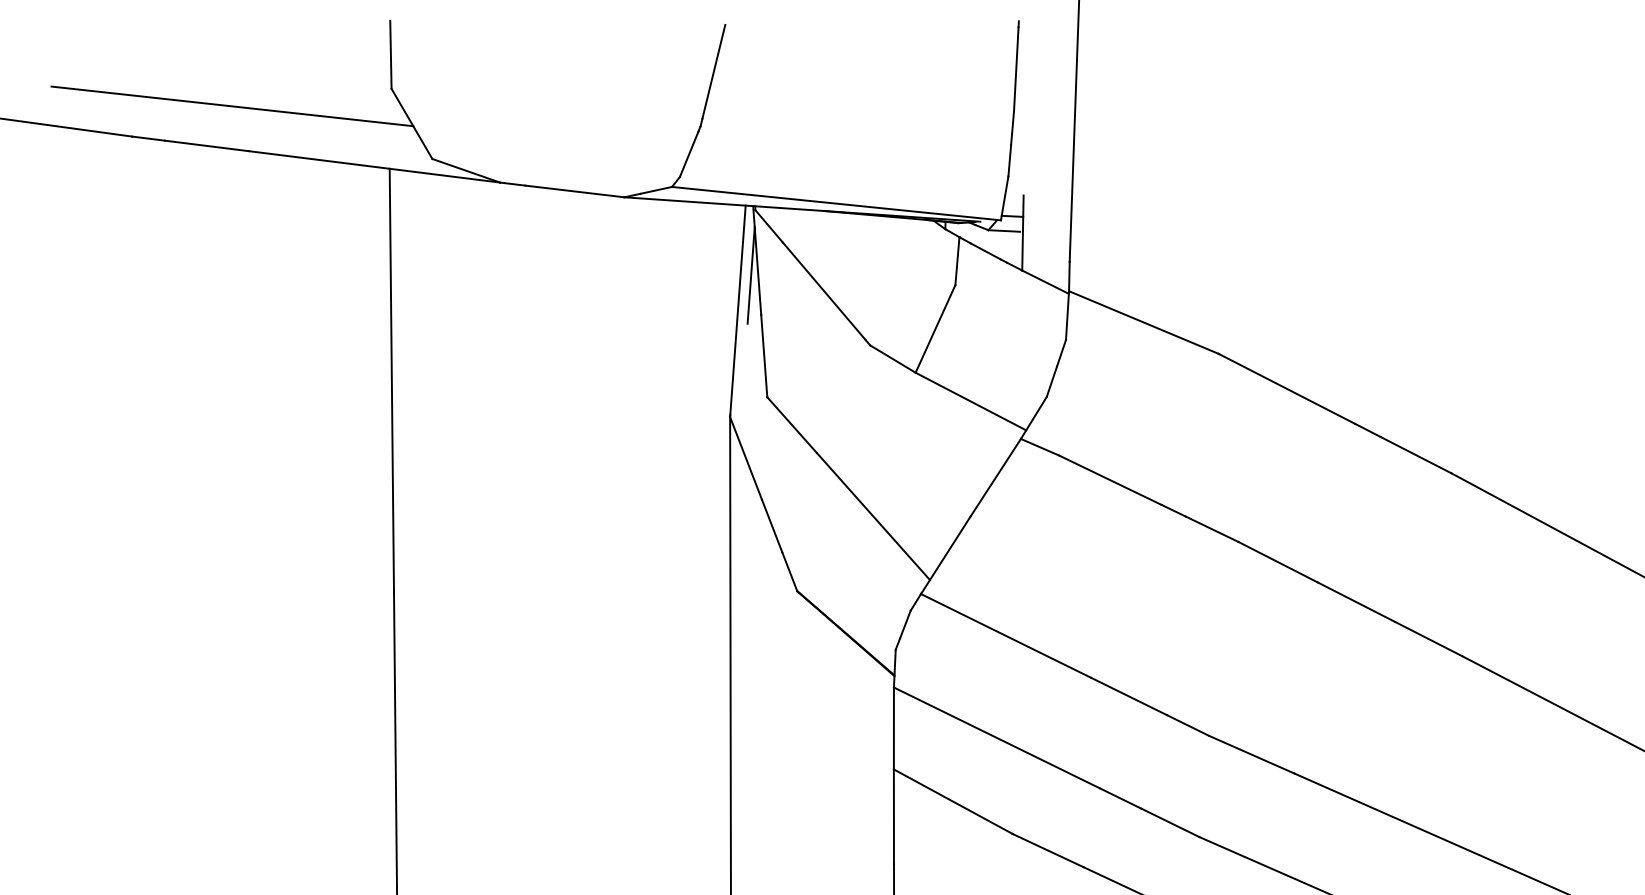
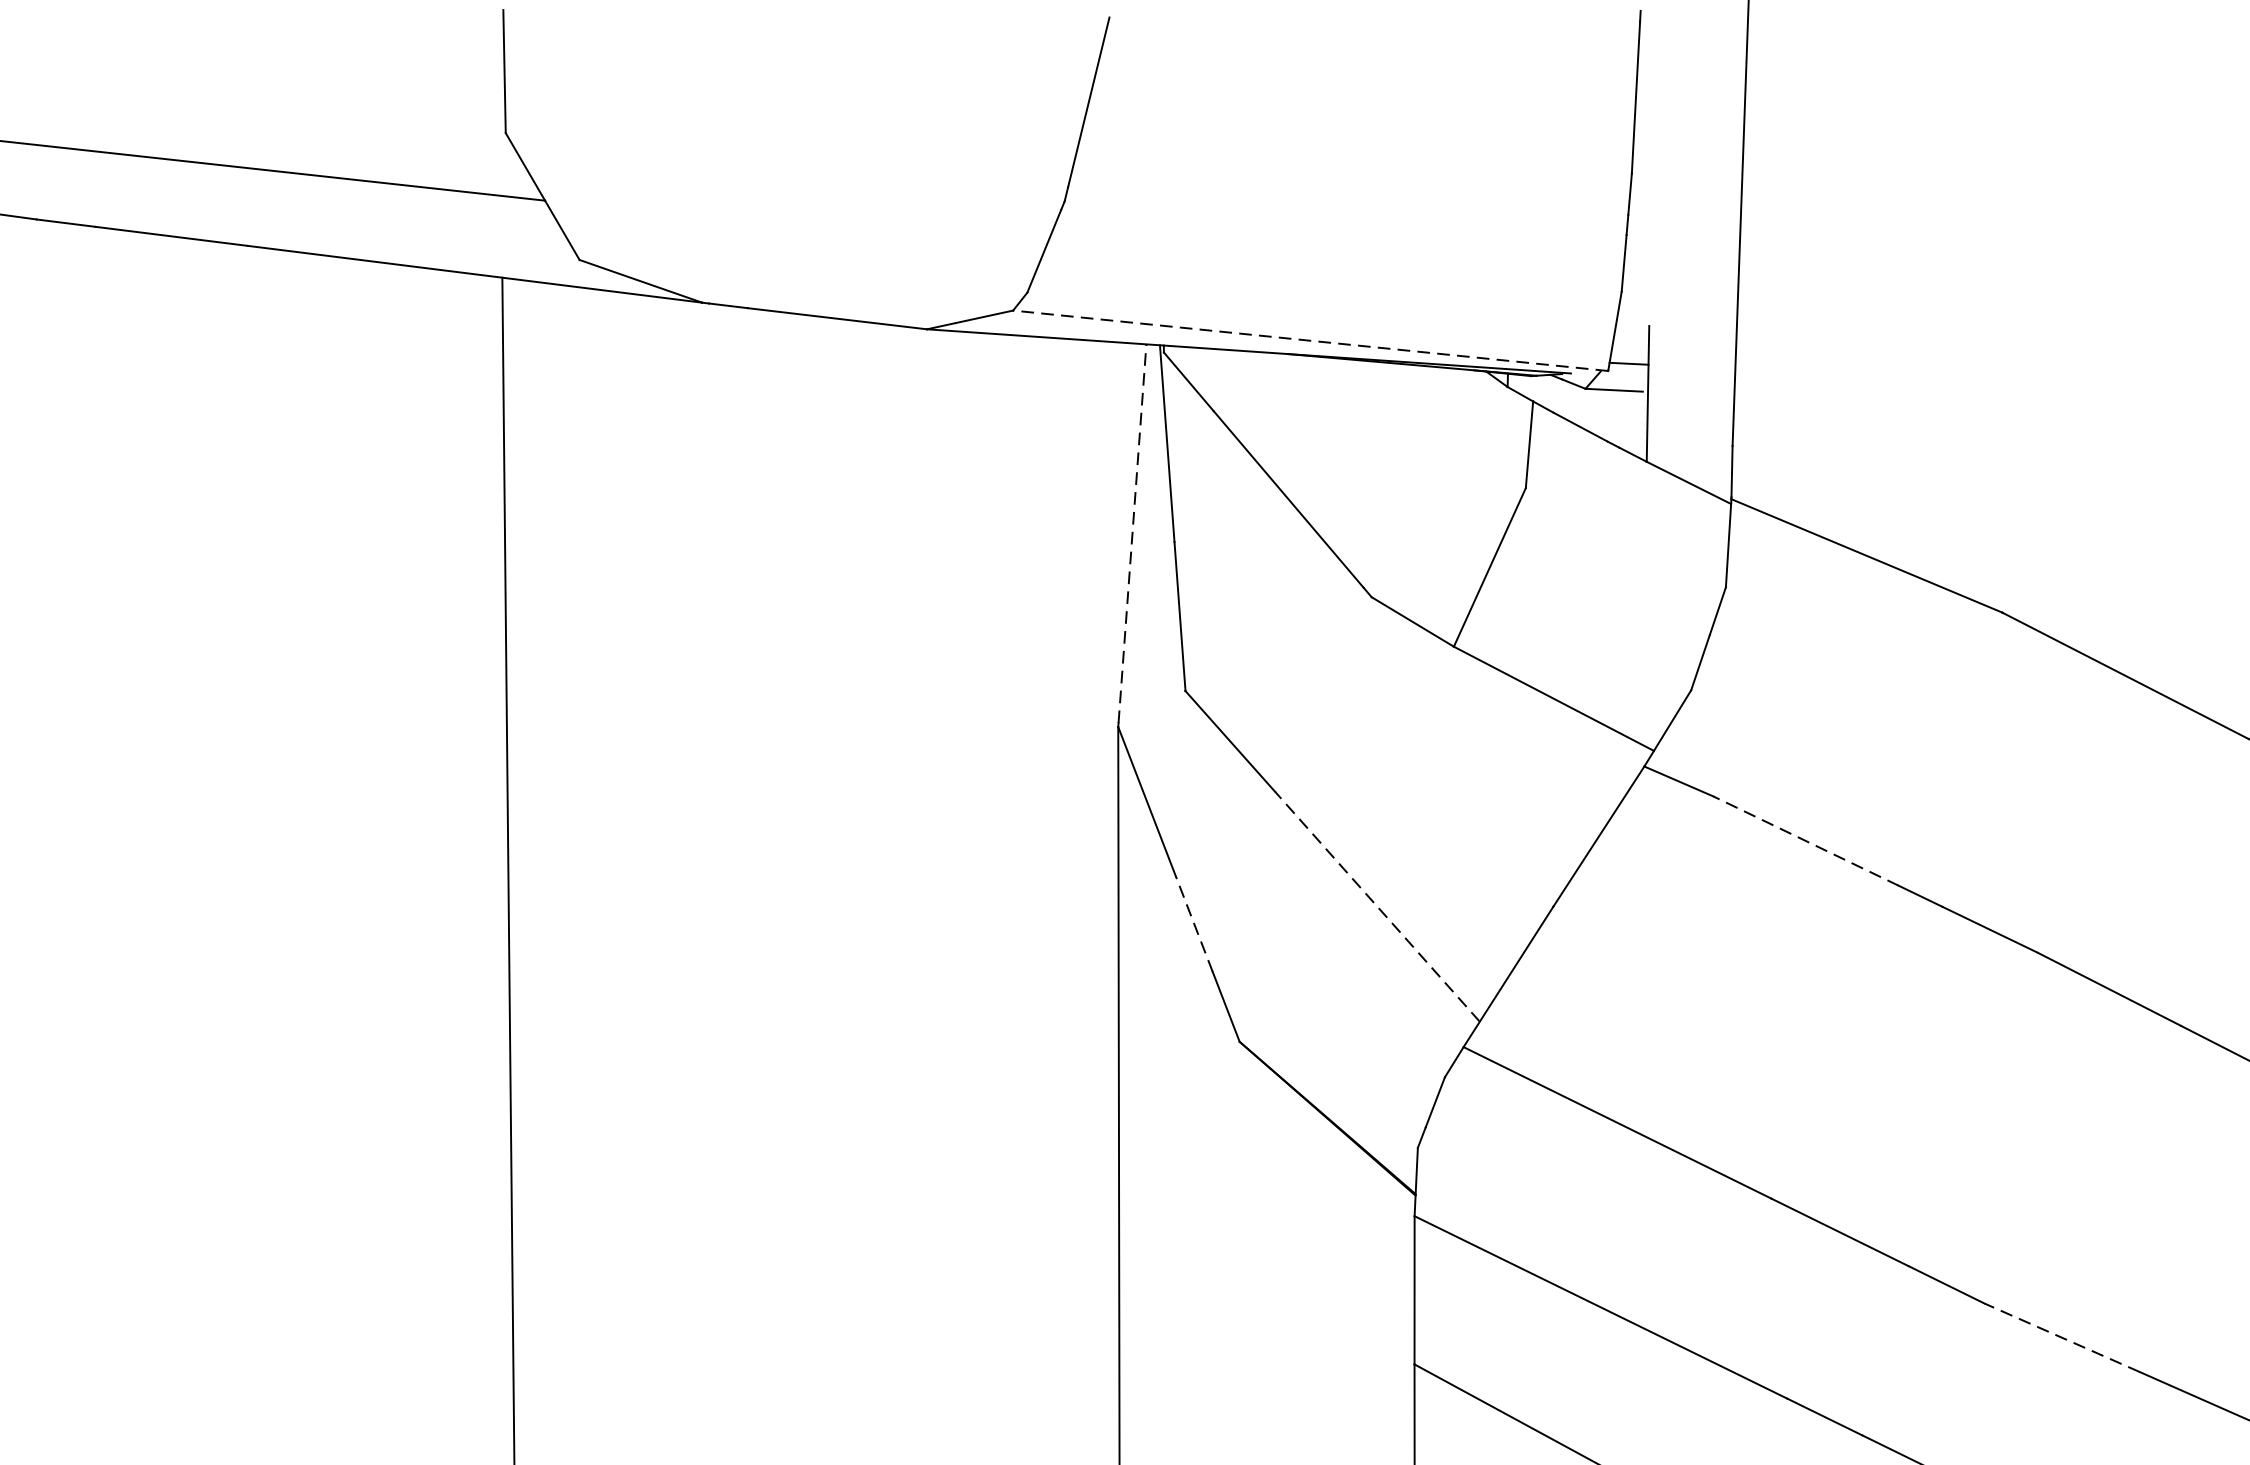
line: (835, 203) -> (1308, 340), solid -> dashed
line: (750, 275) -> (1155, 470), removed
line: (737, 310) -> (1131, 534), solid -> dashed
line: (1110, 480) -> (1806, 841), solid -> dashed
line: (873, 516) -> (1377, 906), solid -> dashed
line: (771, 525) -> (1193, 923), solid -> dashed
line: (1251, 754) -> (2061, 1337), solid -> dashed

